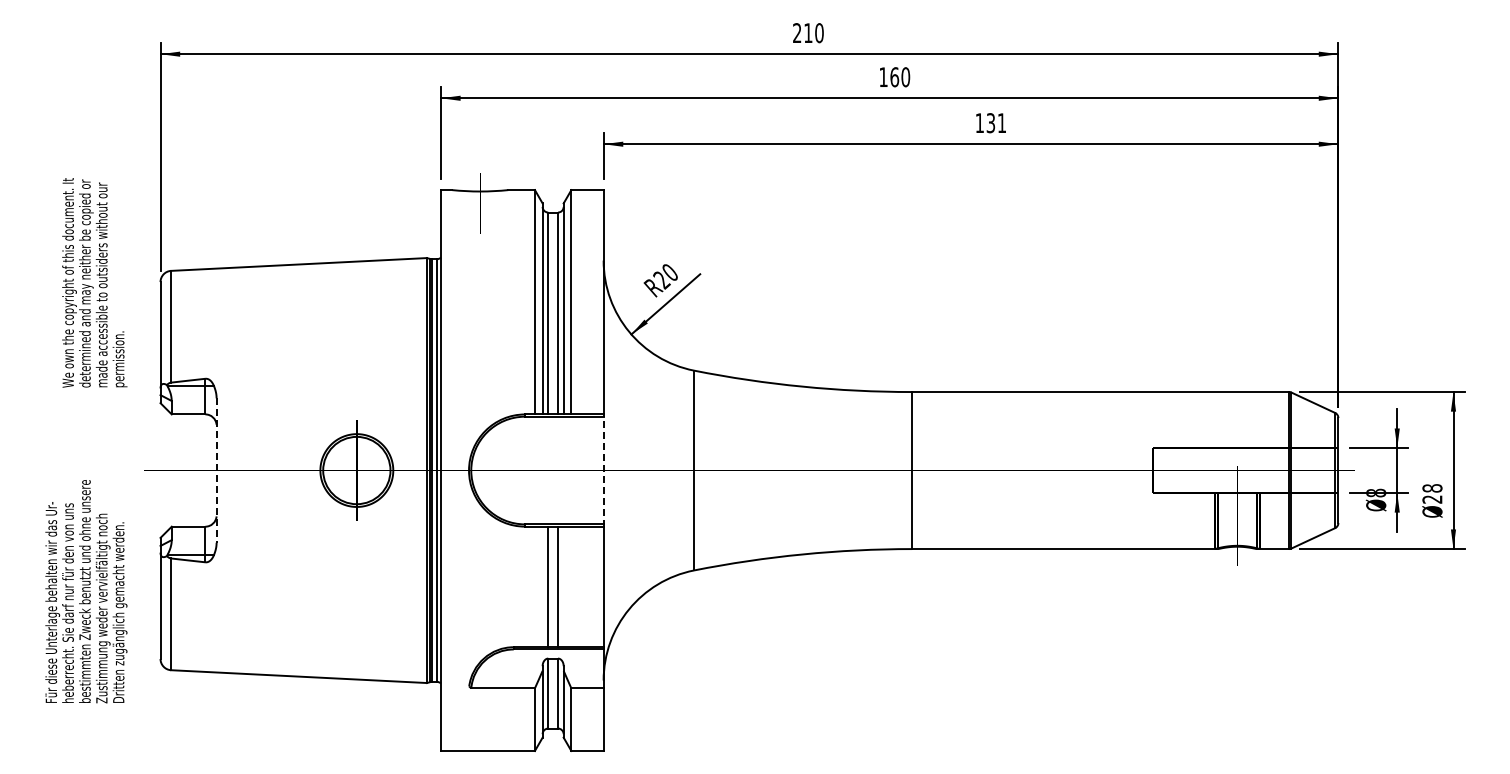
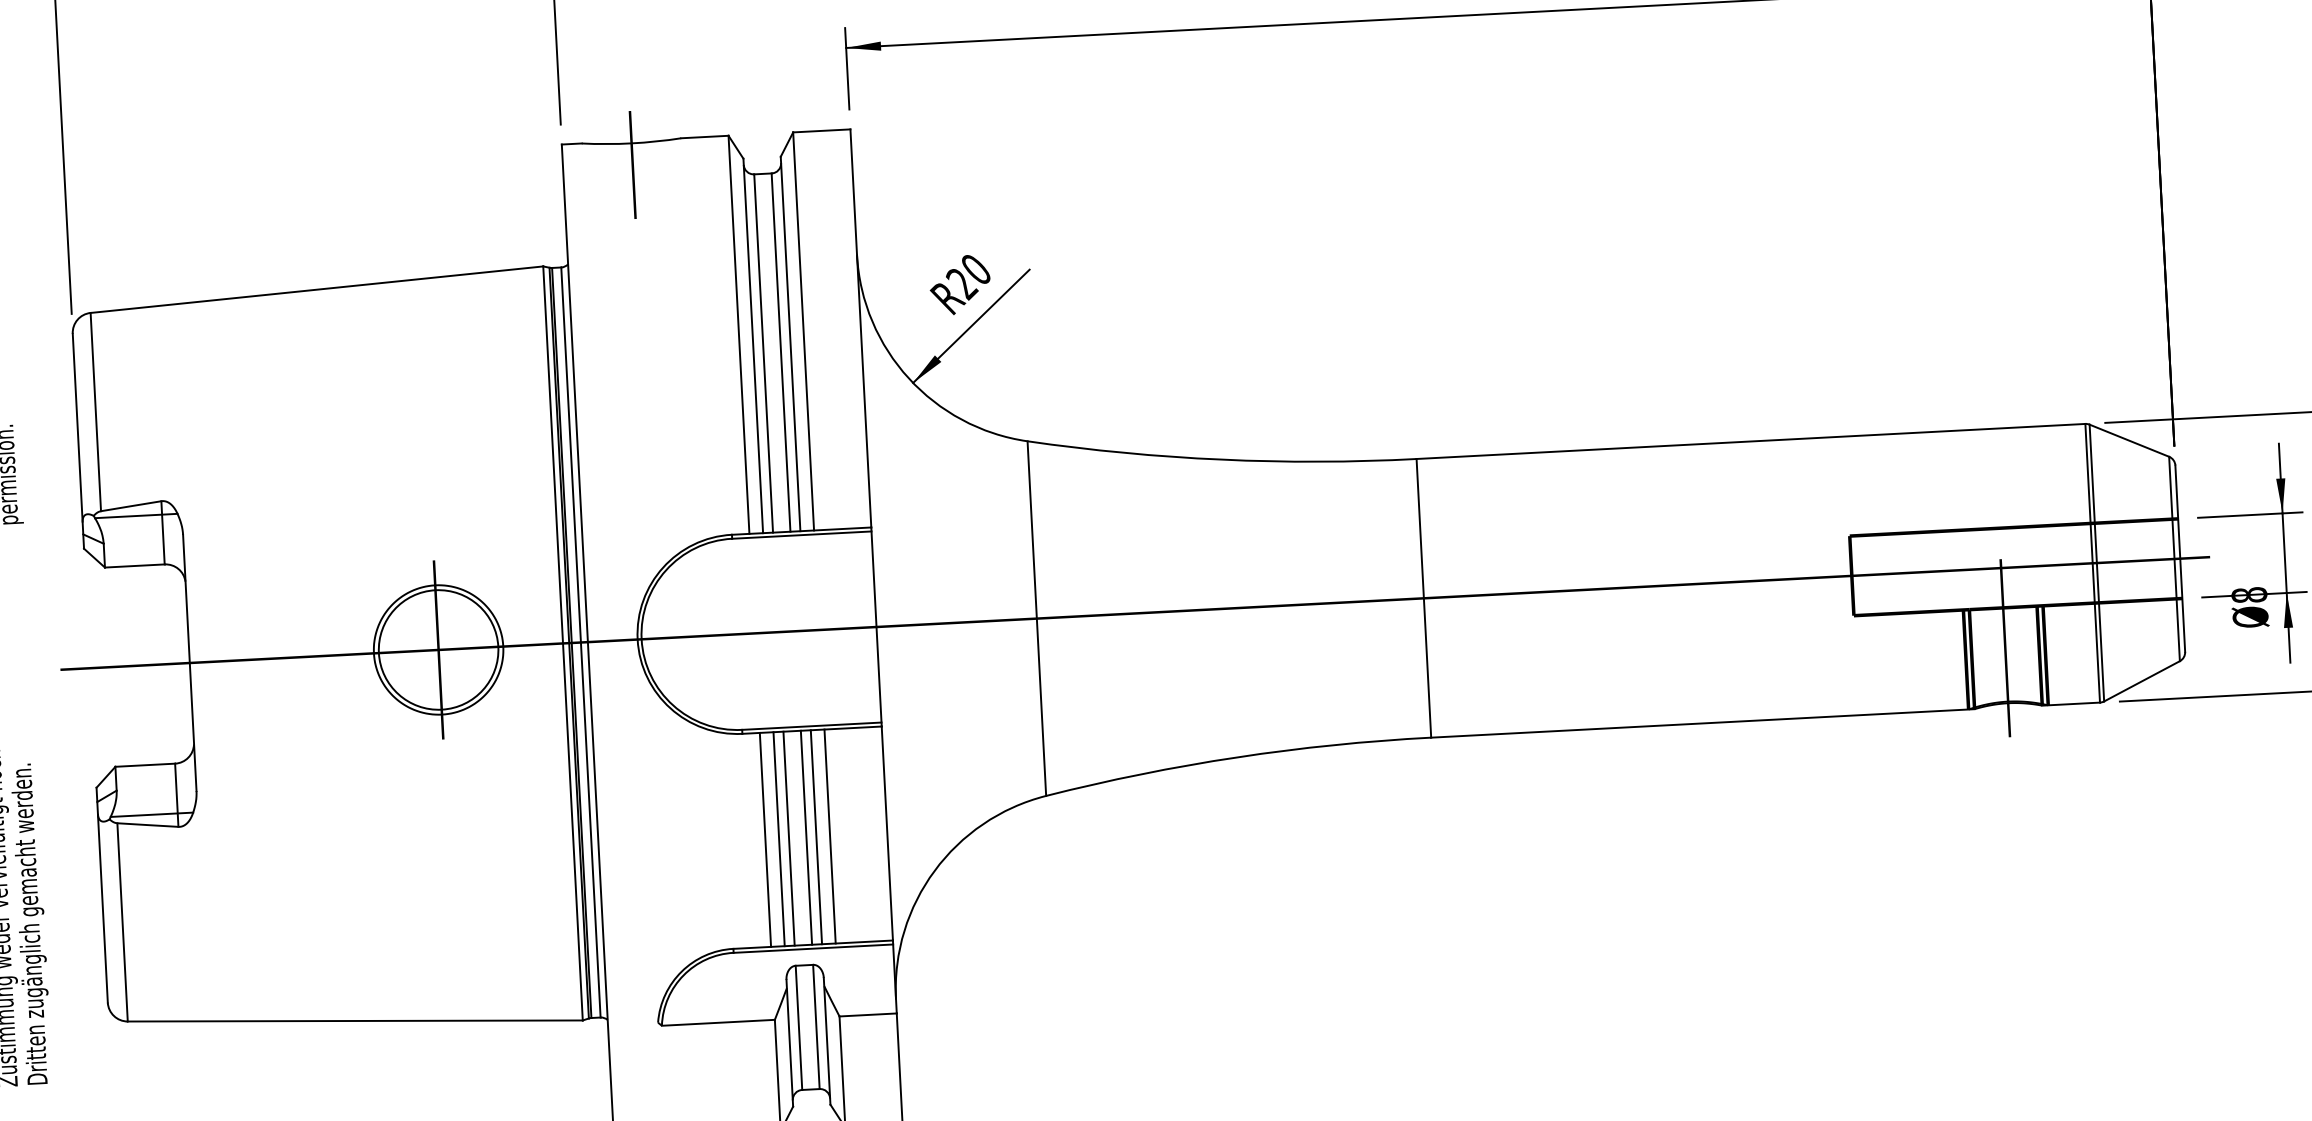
line: (603, 470) -> (876, 626), dashed -> solid
line: (216, 471) -> (189, 664), dashed -> solid
line: (534, 586) -> (764, 839), added
line: (542, 586) -> (778, 838), added
line: (563, 586) -> (816, 836), added
line: (571, 586) -> (830, 835), added

